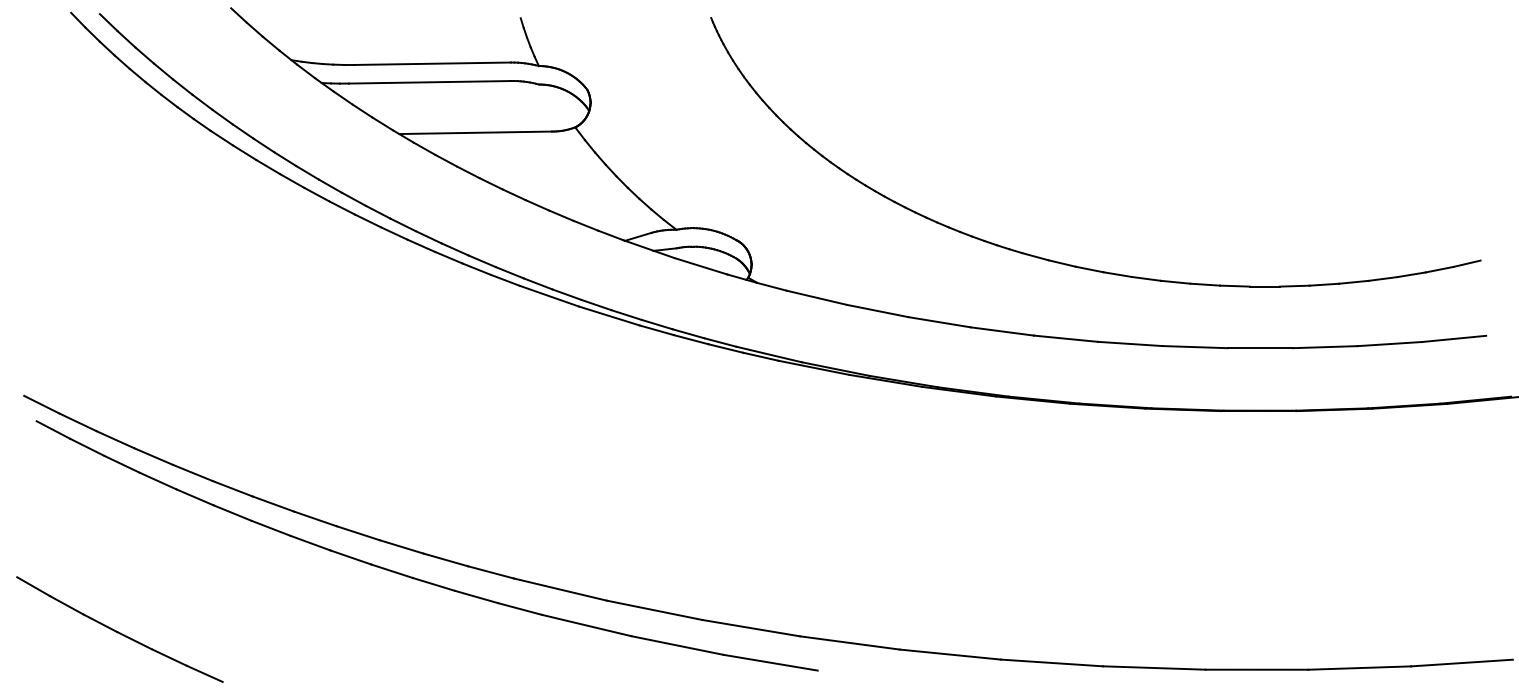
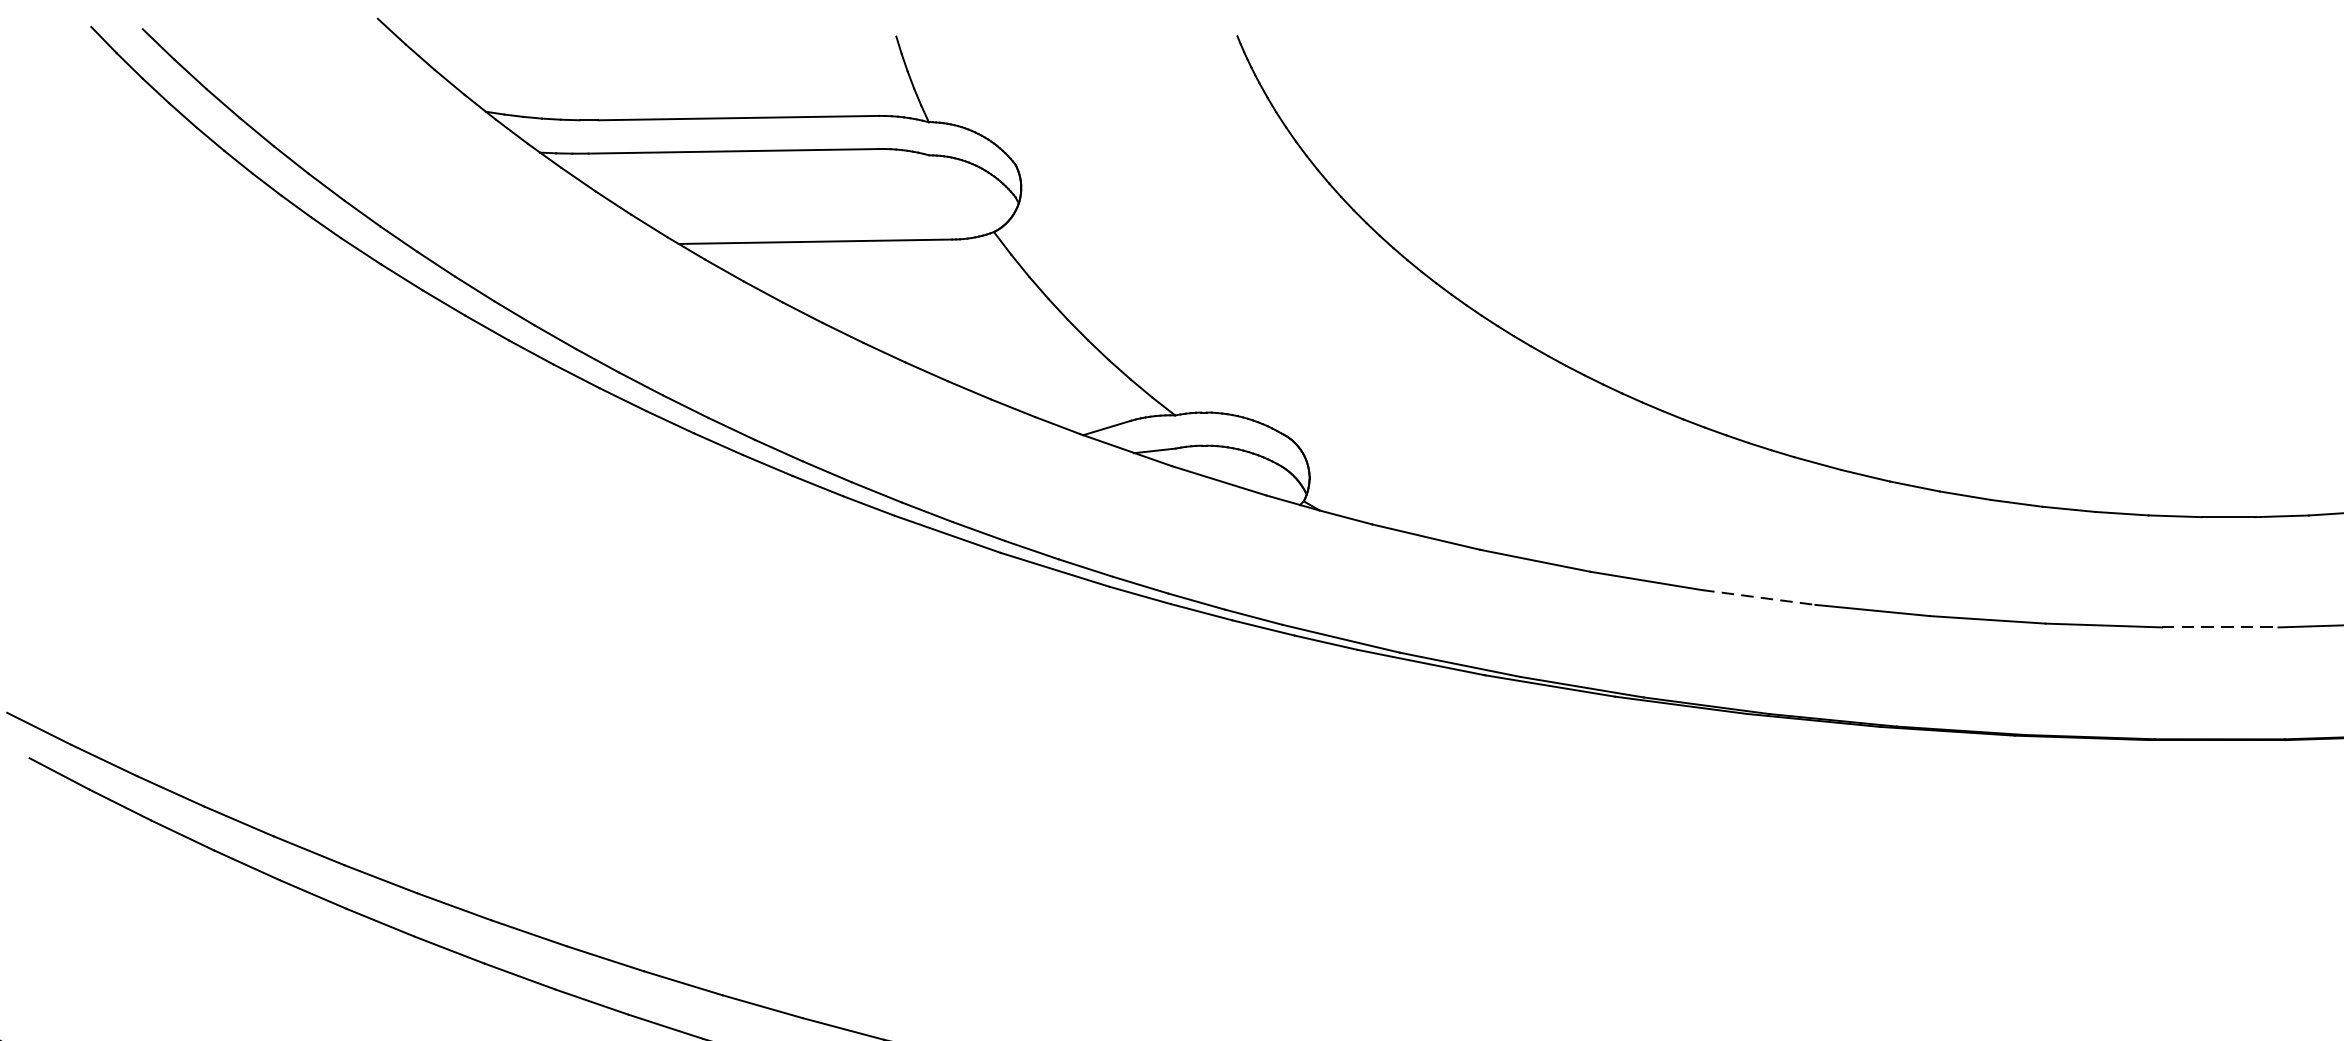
line: (1002, 331) -> (1758, 597), solid -> dashed
line: (1260, 348) -> (2220, 627), solid -> dashed

